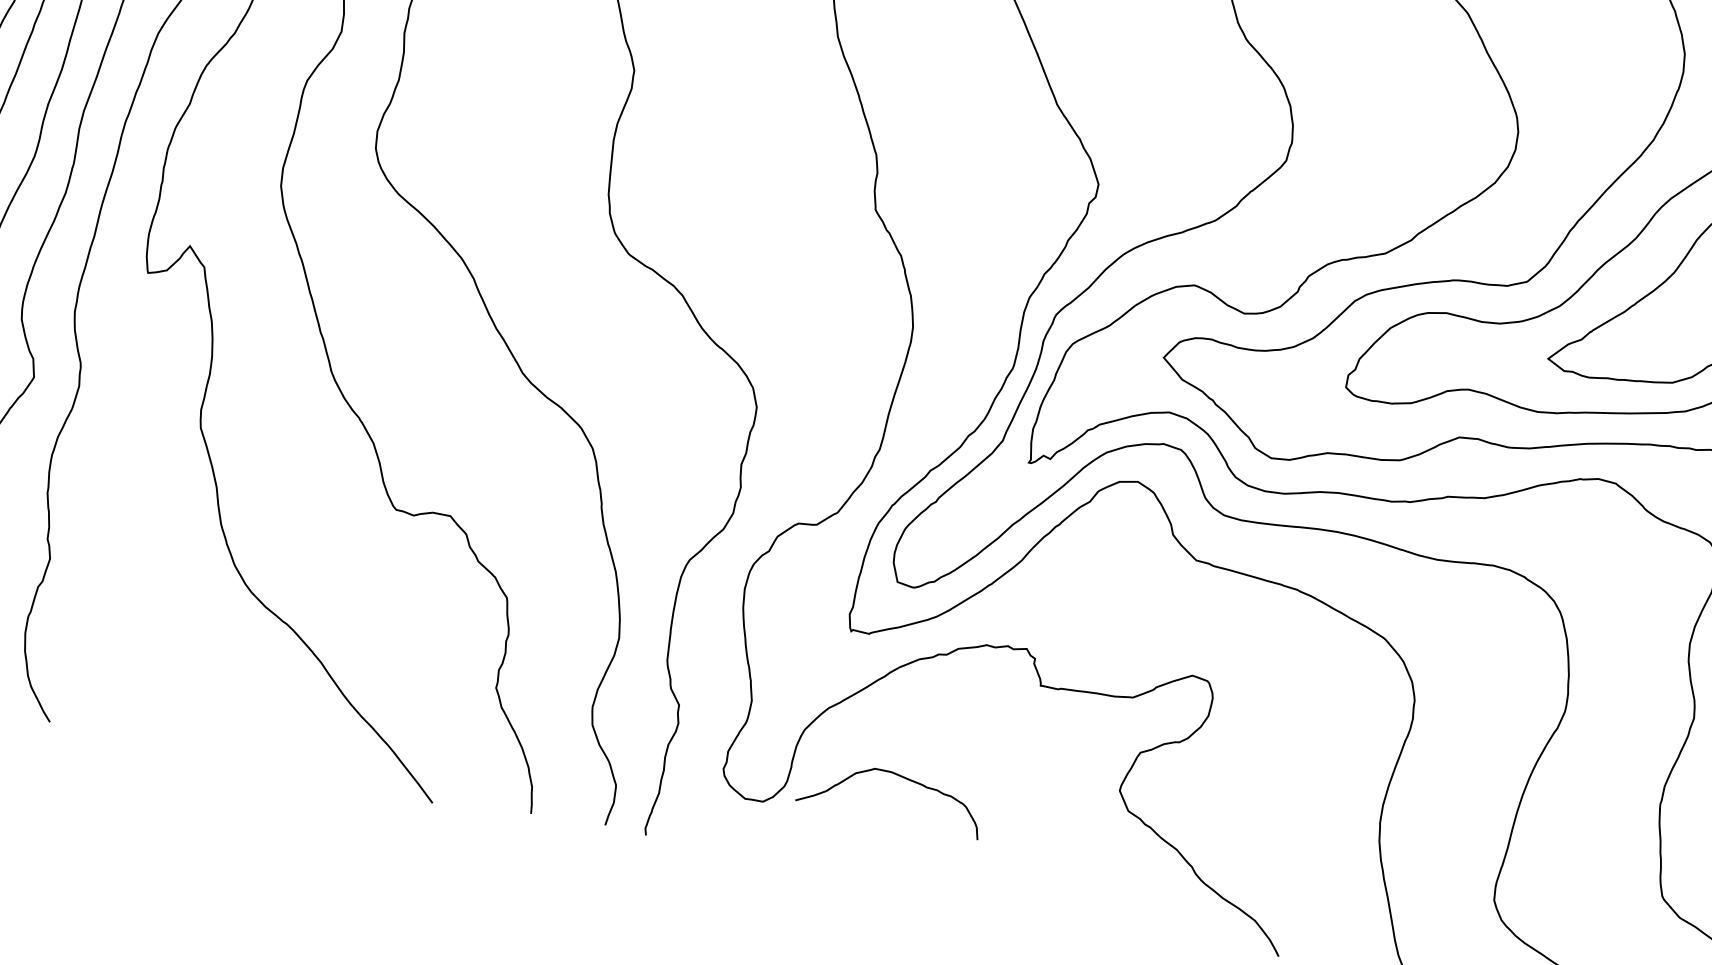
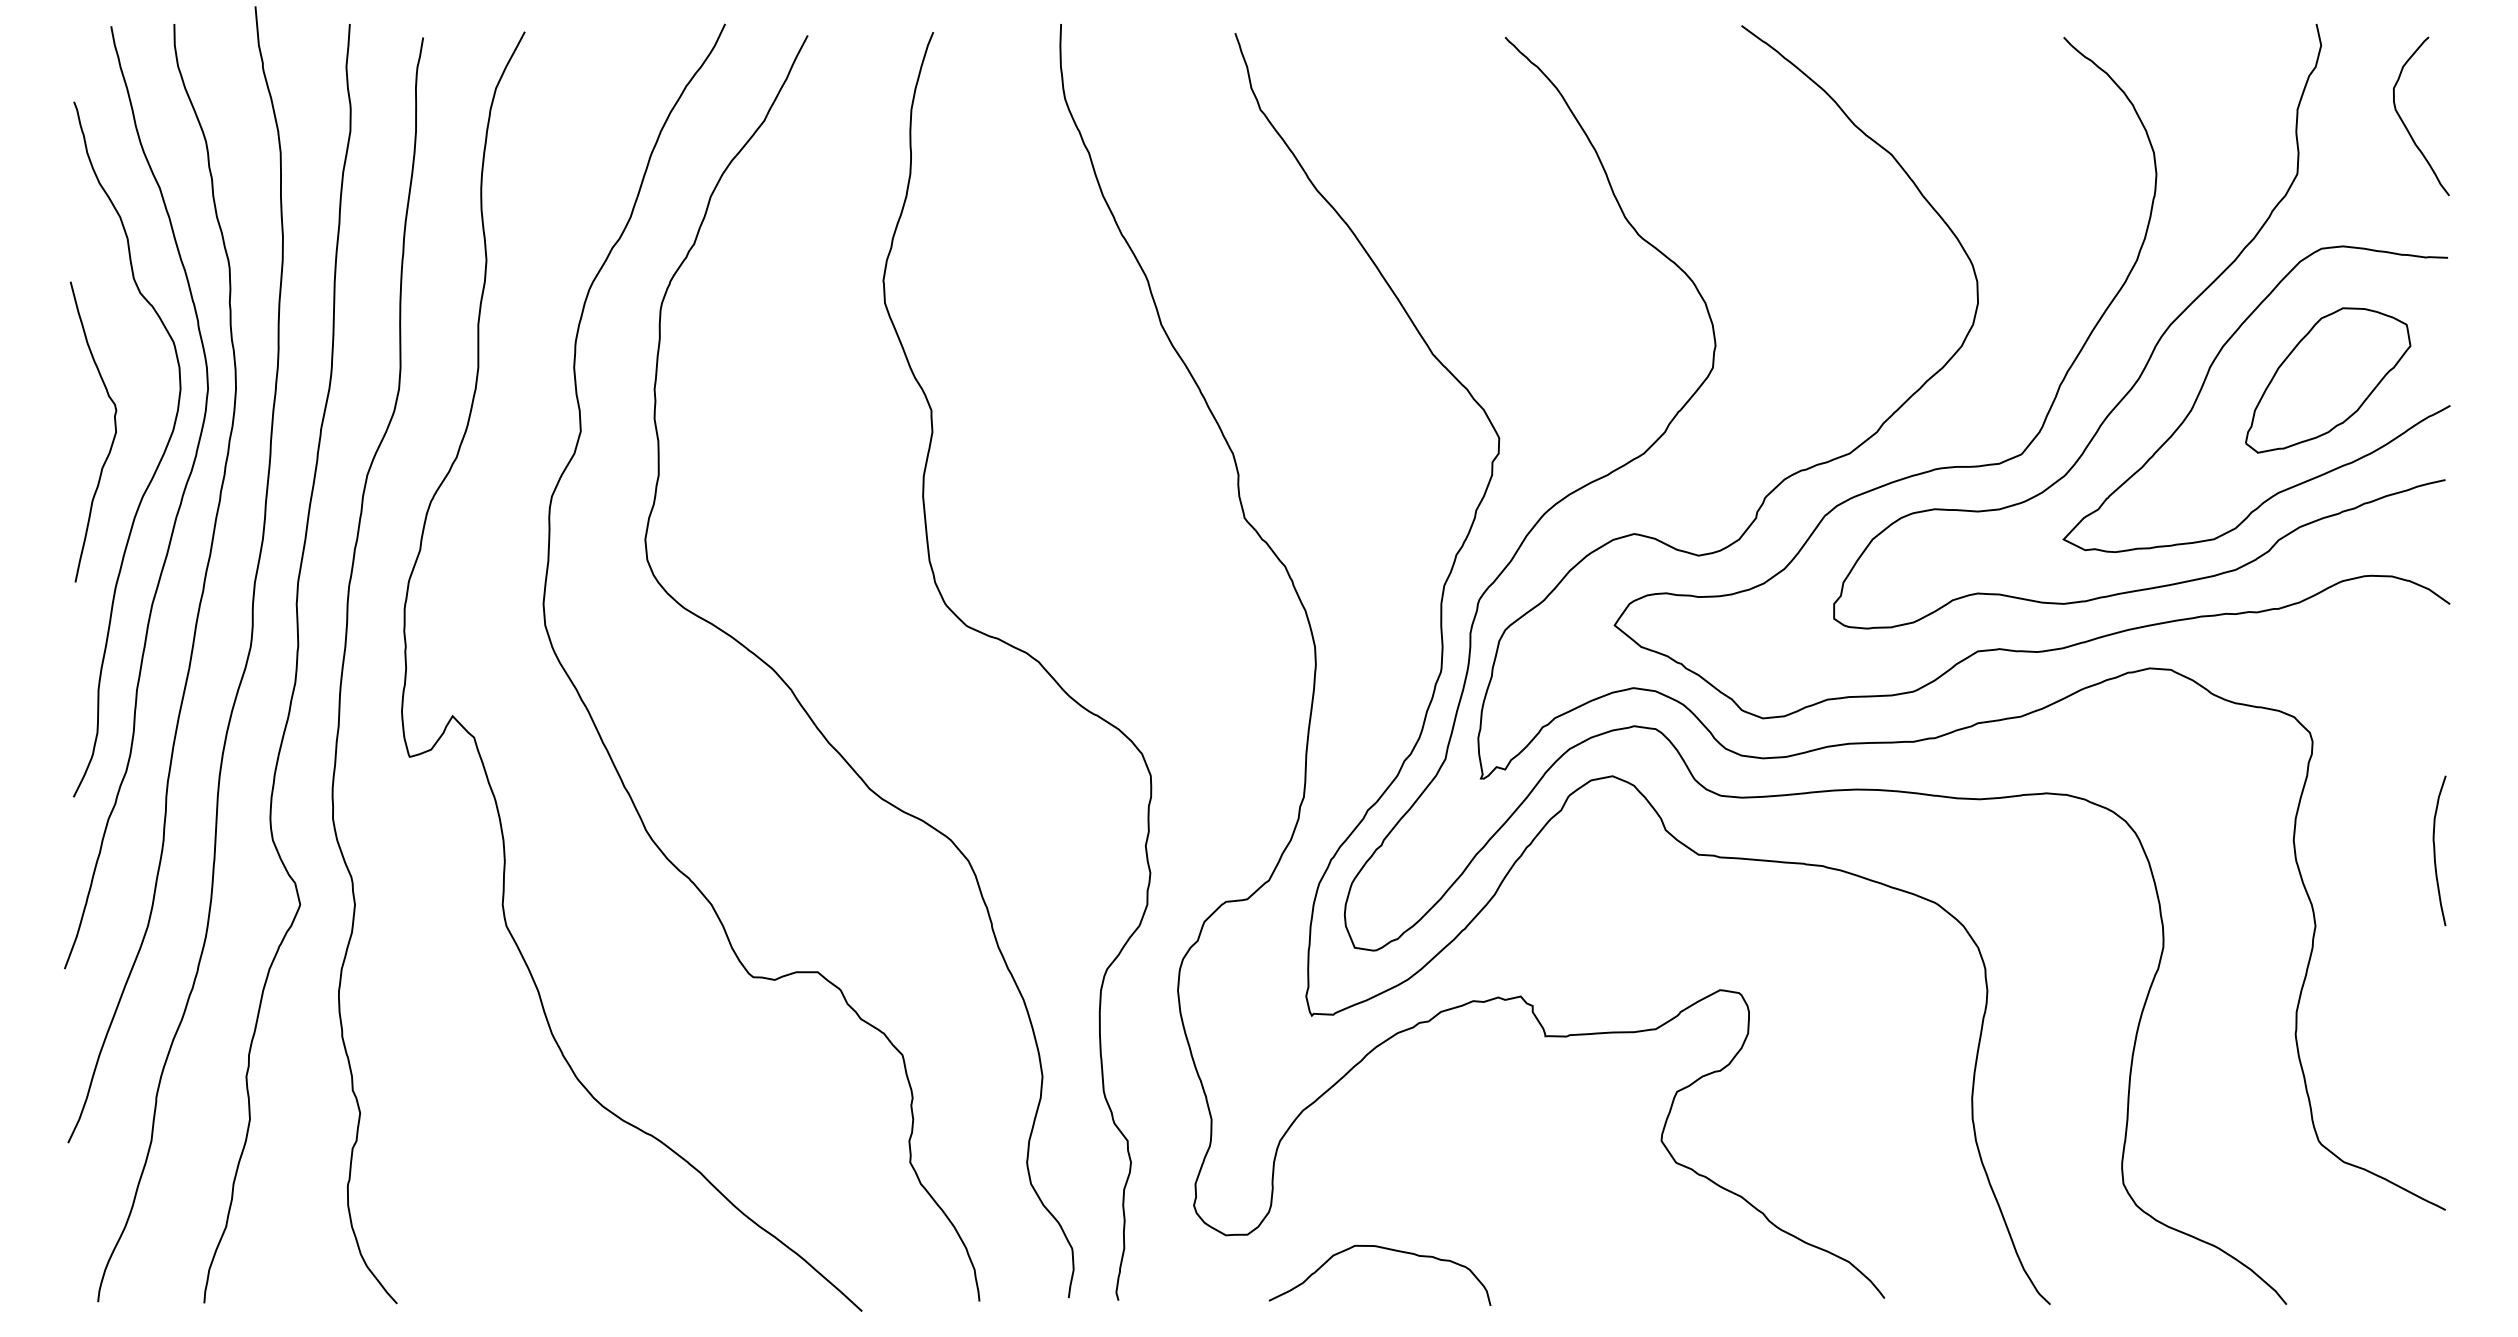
curve: (899, 776) -> (1385, 1249), moved

